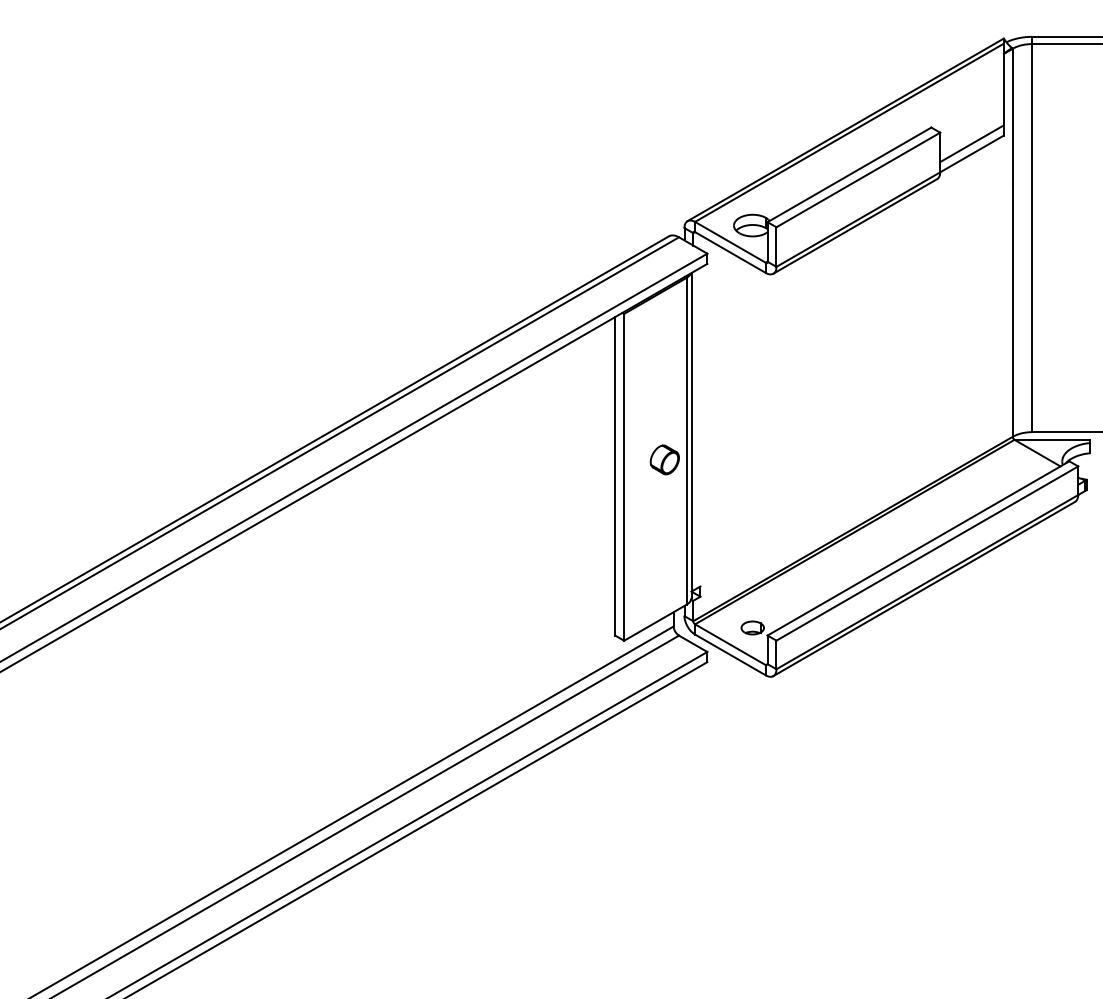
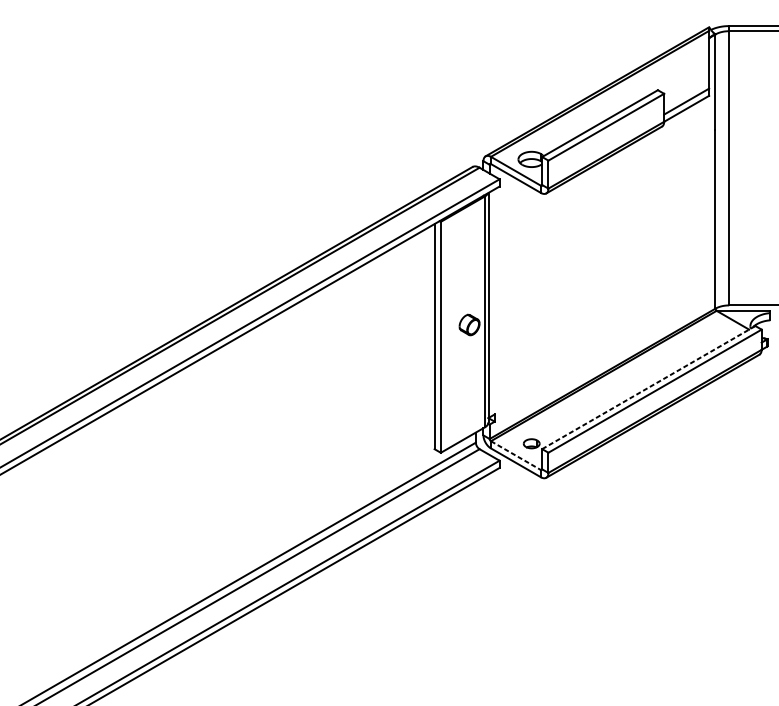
line: (918, 548) -> (648, 387), solid -> dashed
line: (730, 644) -> (515, 455), solid -> dashed

